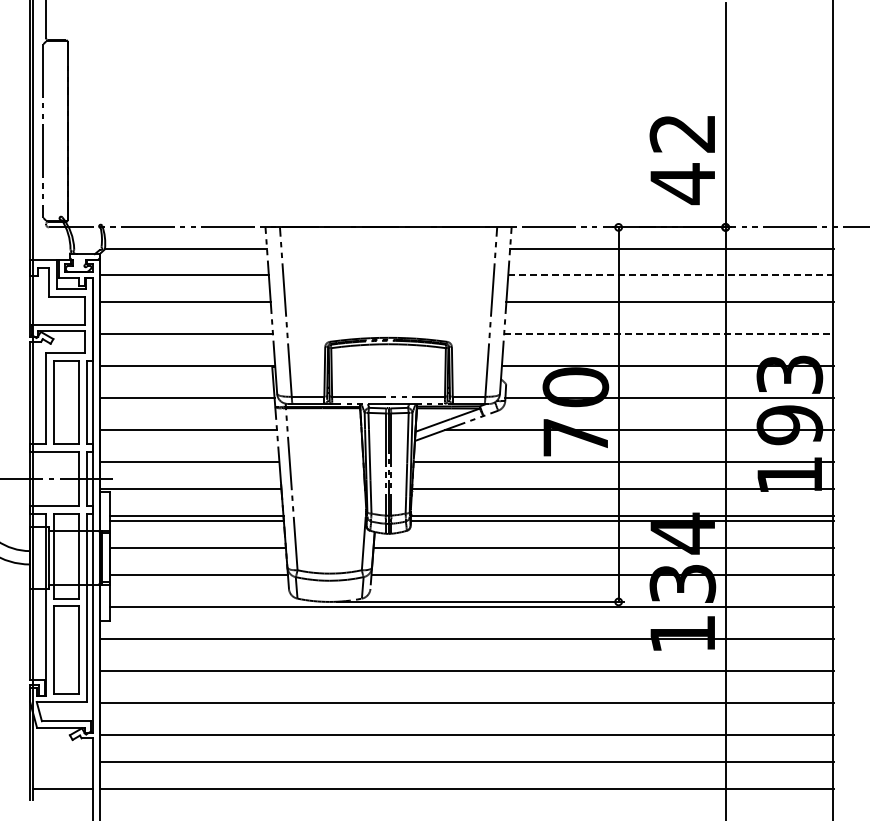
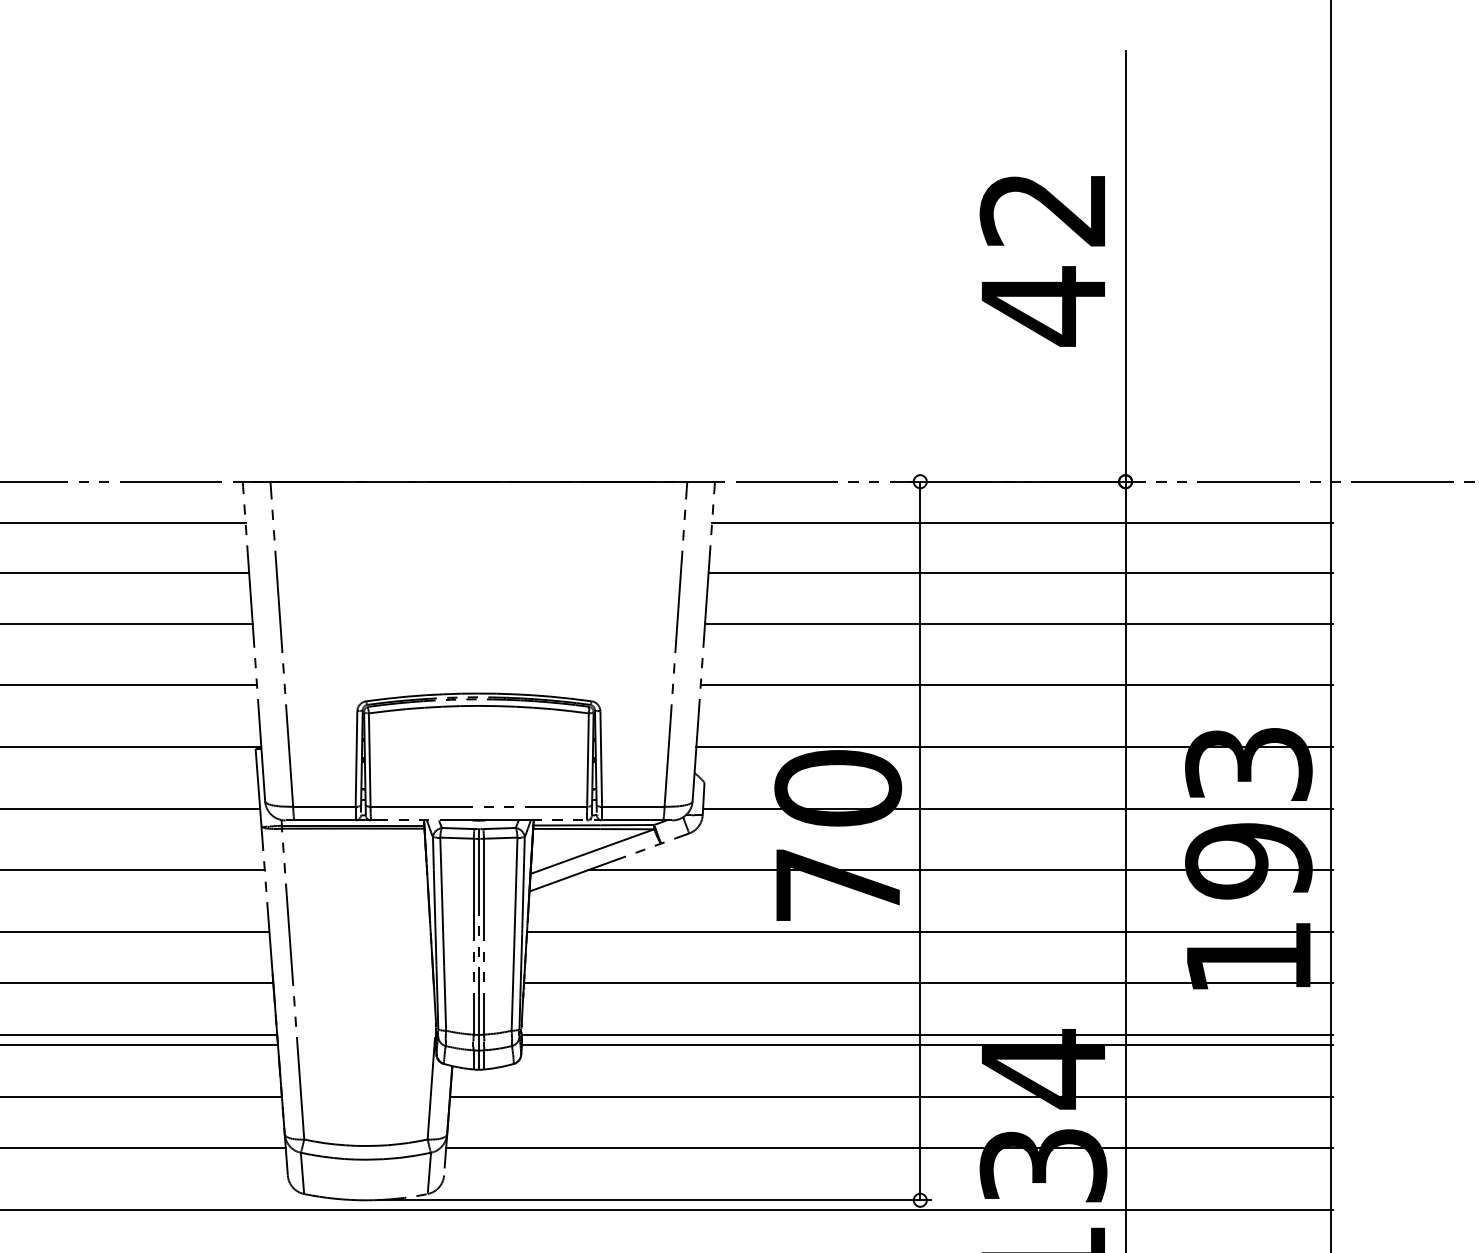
text: (681, 160) -> (1040, 261), moved
line: (671, 274) -> (1021, 572), dashed -> solid
line: (668, 333) -> (1015, 685), dashed -> solid

